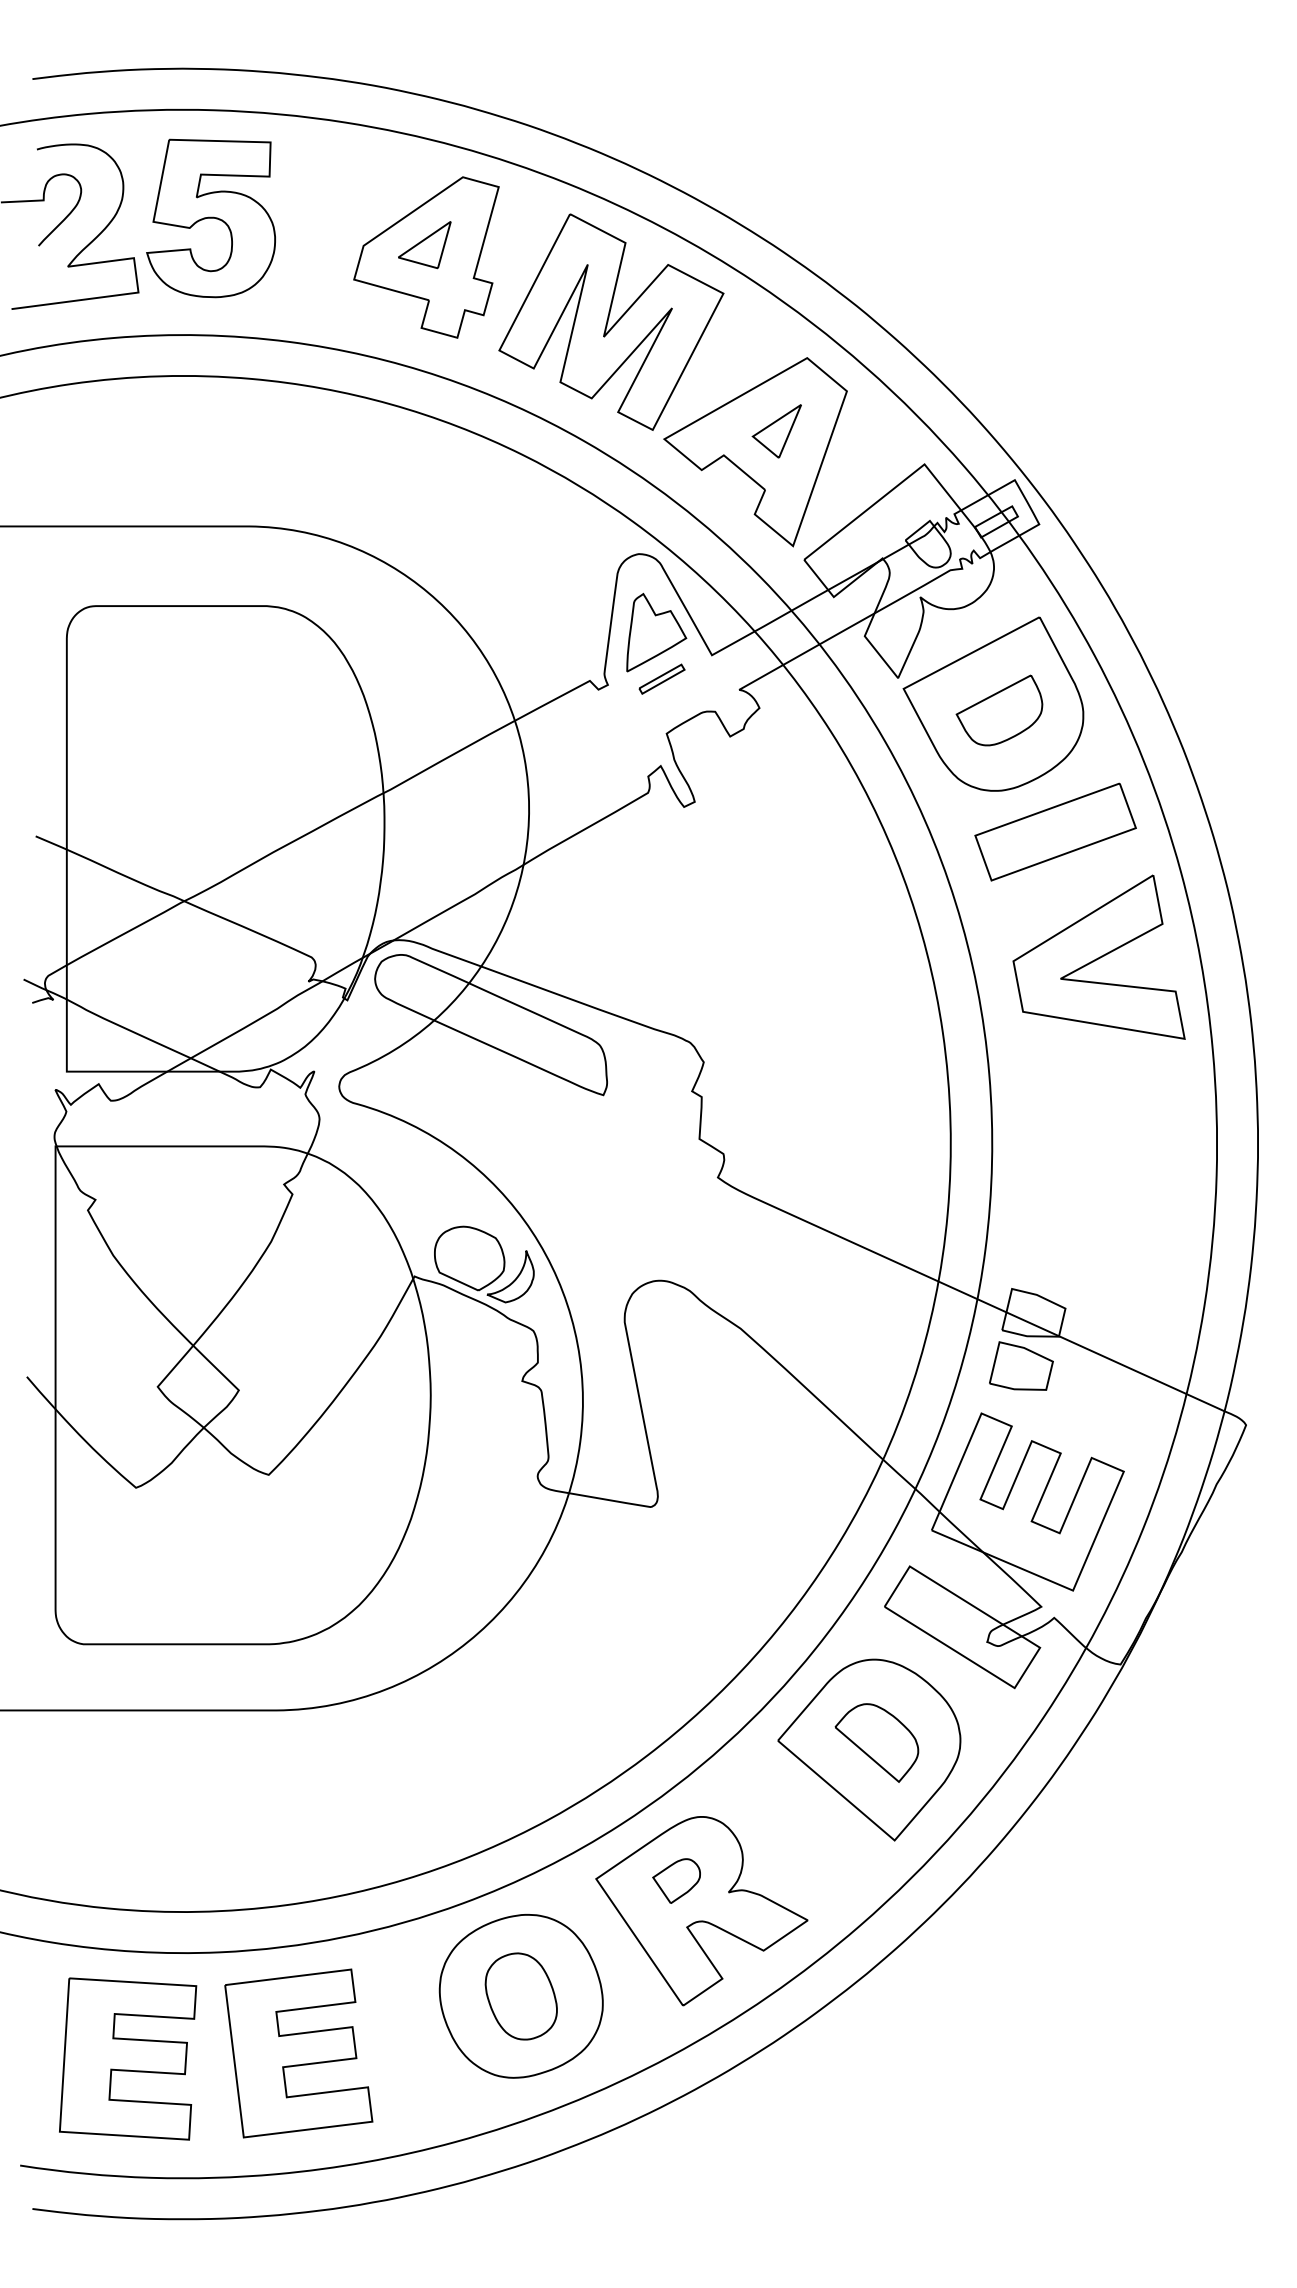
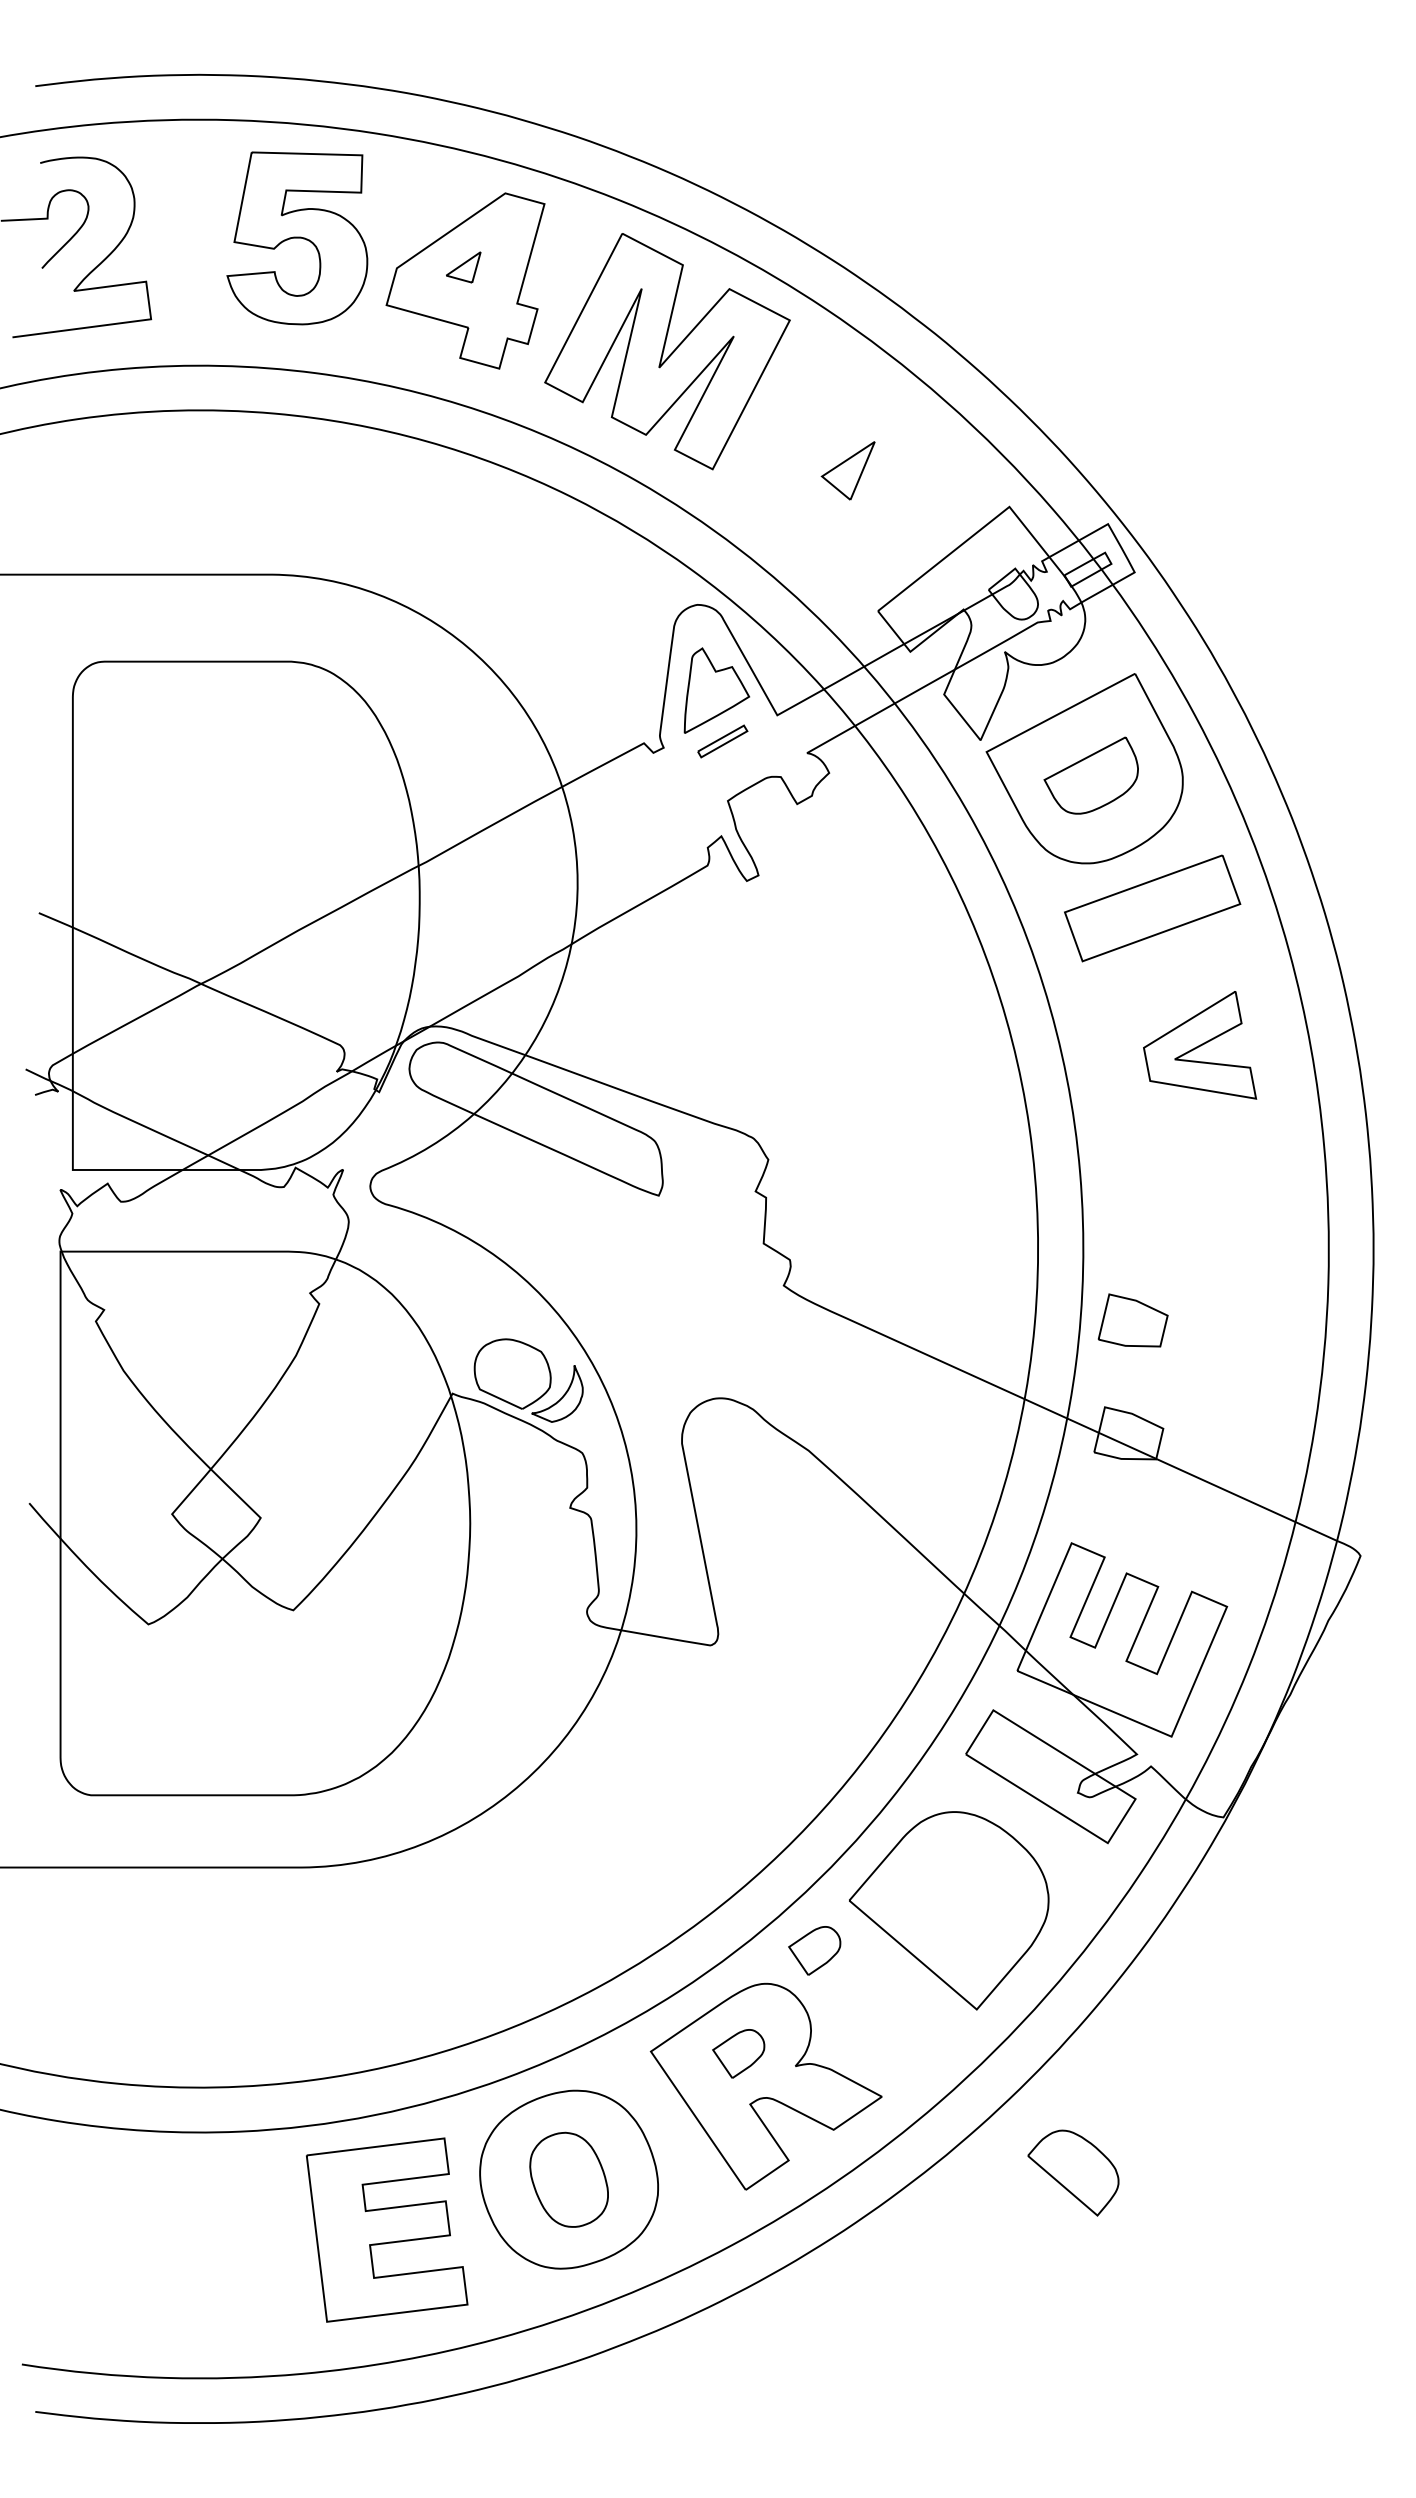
part: (211, 218) -> (297, 238), moved
part: (424, 245) -> (463, 267), size x0.6
part: (755, 452) -> (824, 493), removed
part: (1098, 957) -> (1199, 1045), size x0.6
part: (1020, 1366) -> (1132, 1320), moved
part: (876, 1742) -> (1073, 2172), moved
part: (746, 1786) -> (814, 1950), added
part: (299, 2052) -> (387, 2229), moved
part: (127, 2059) -> (139, 2248), removed

